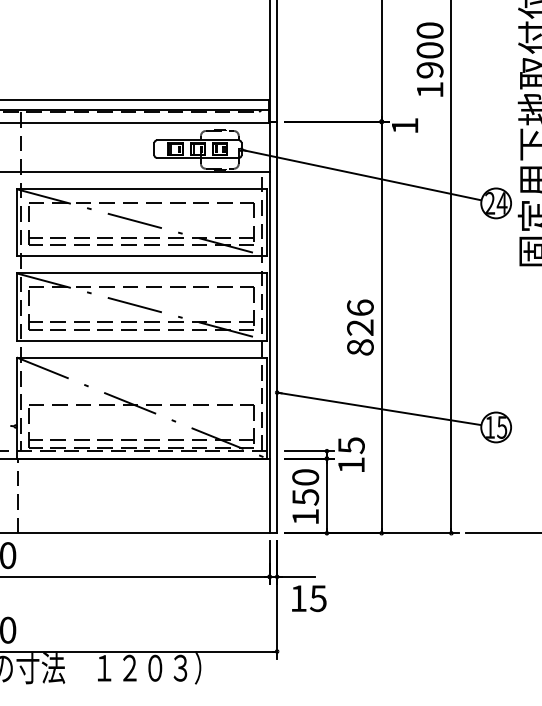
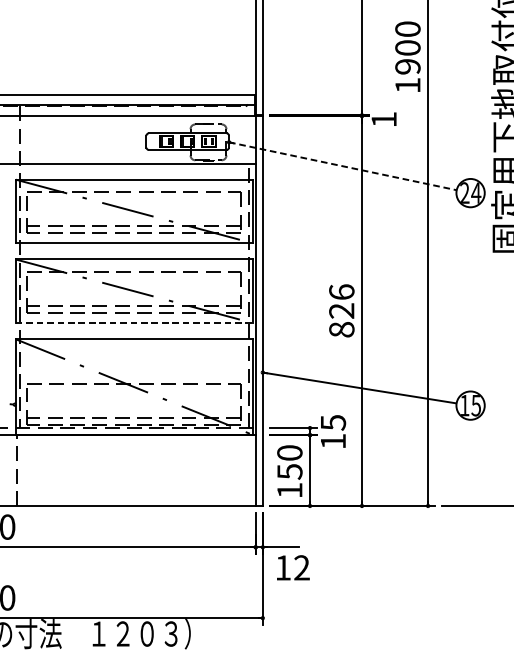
line: (361, 175) -> (342, 166), solid -> dashed
line: (142, 340) -> (135, 323), solid -> dashed
text: (317, 598) -> (301, 567), 15 -> 12

